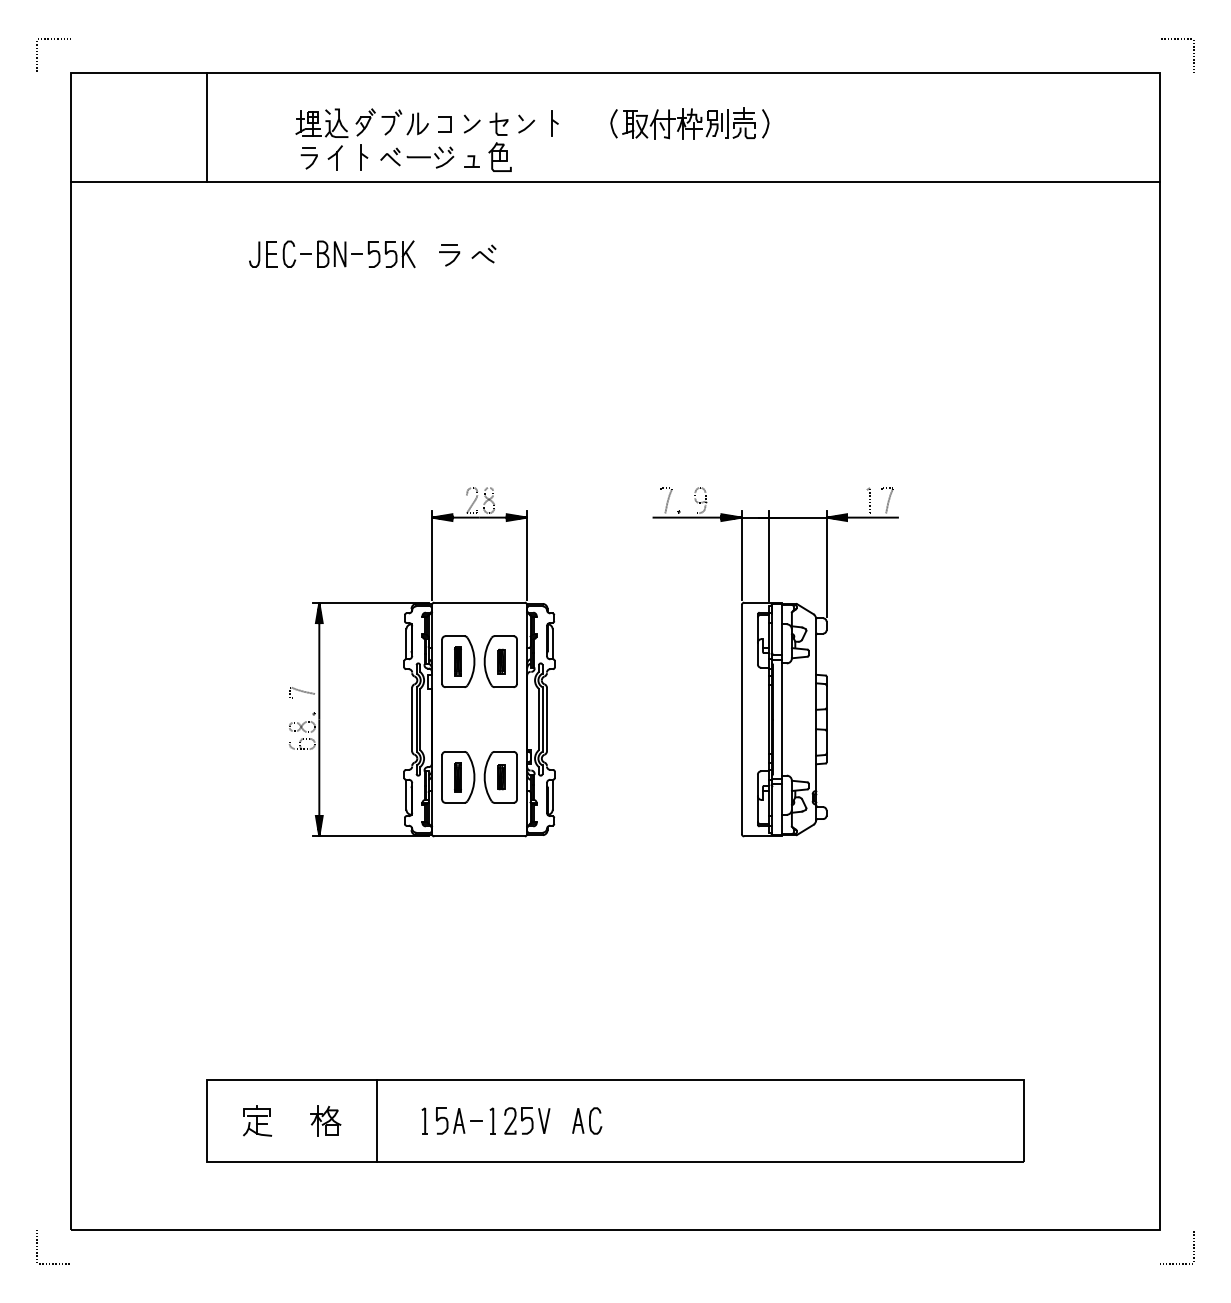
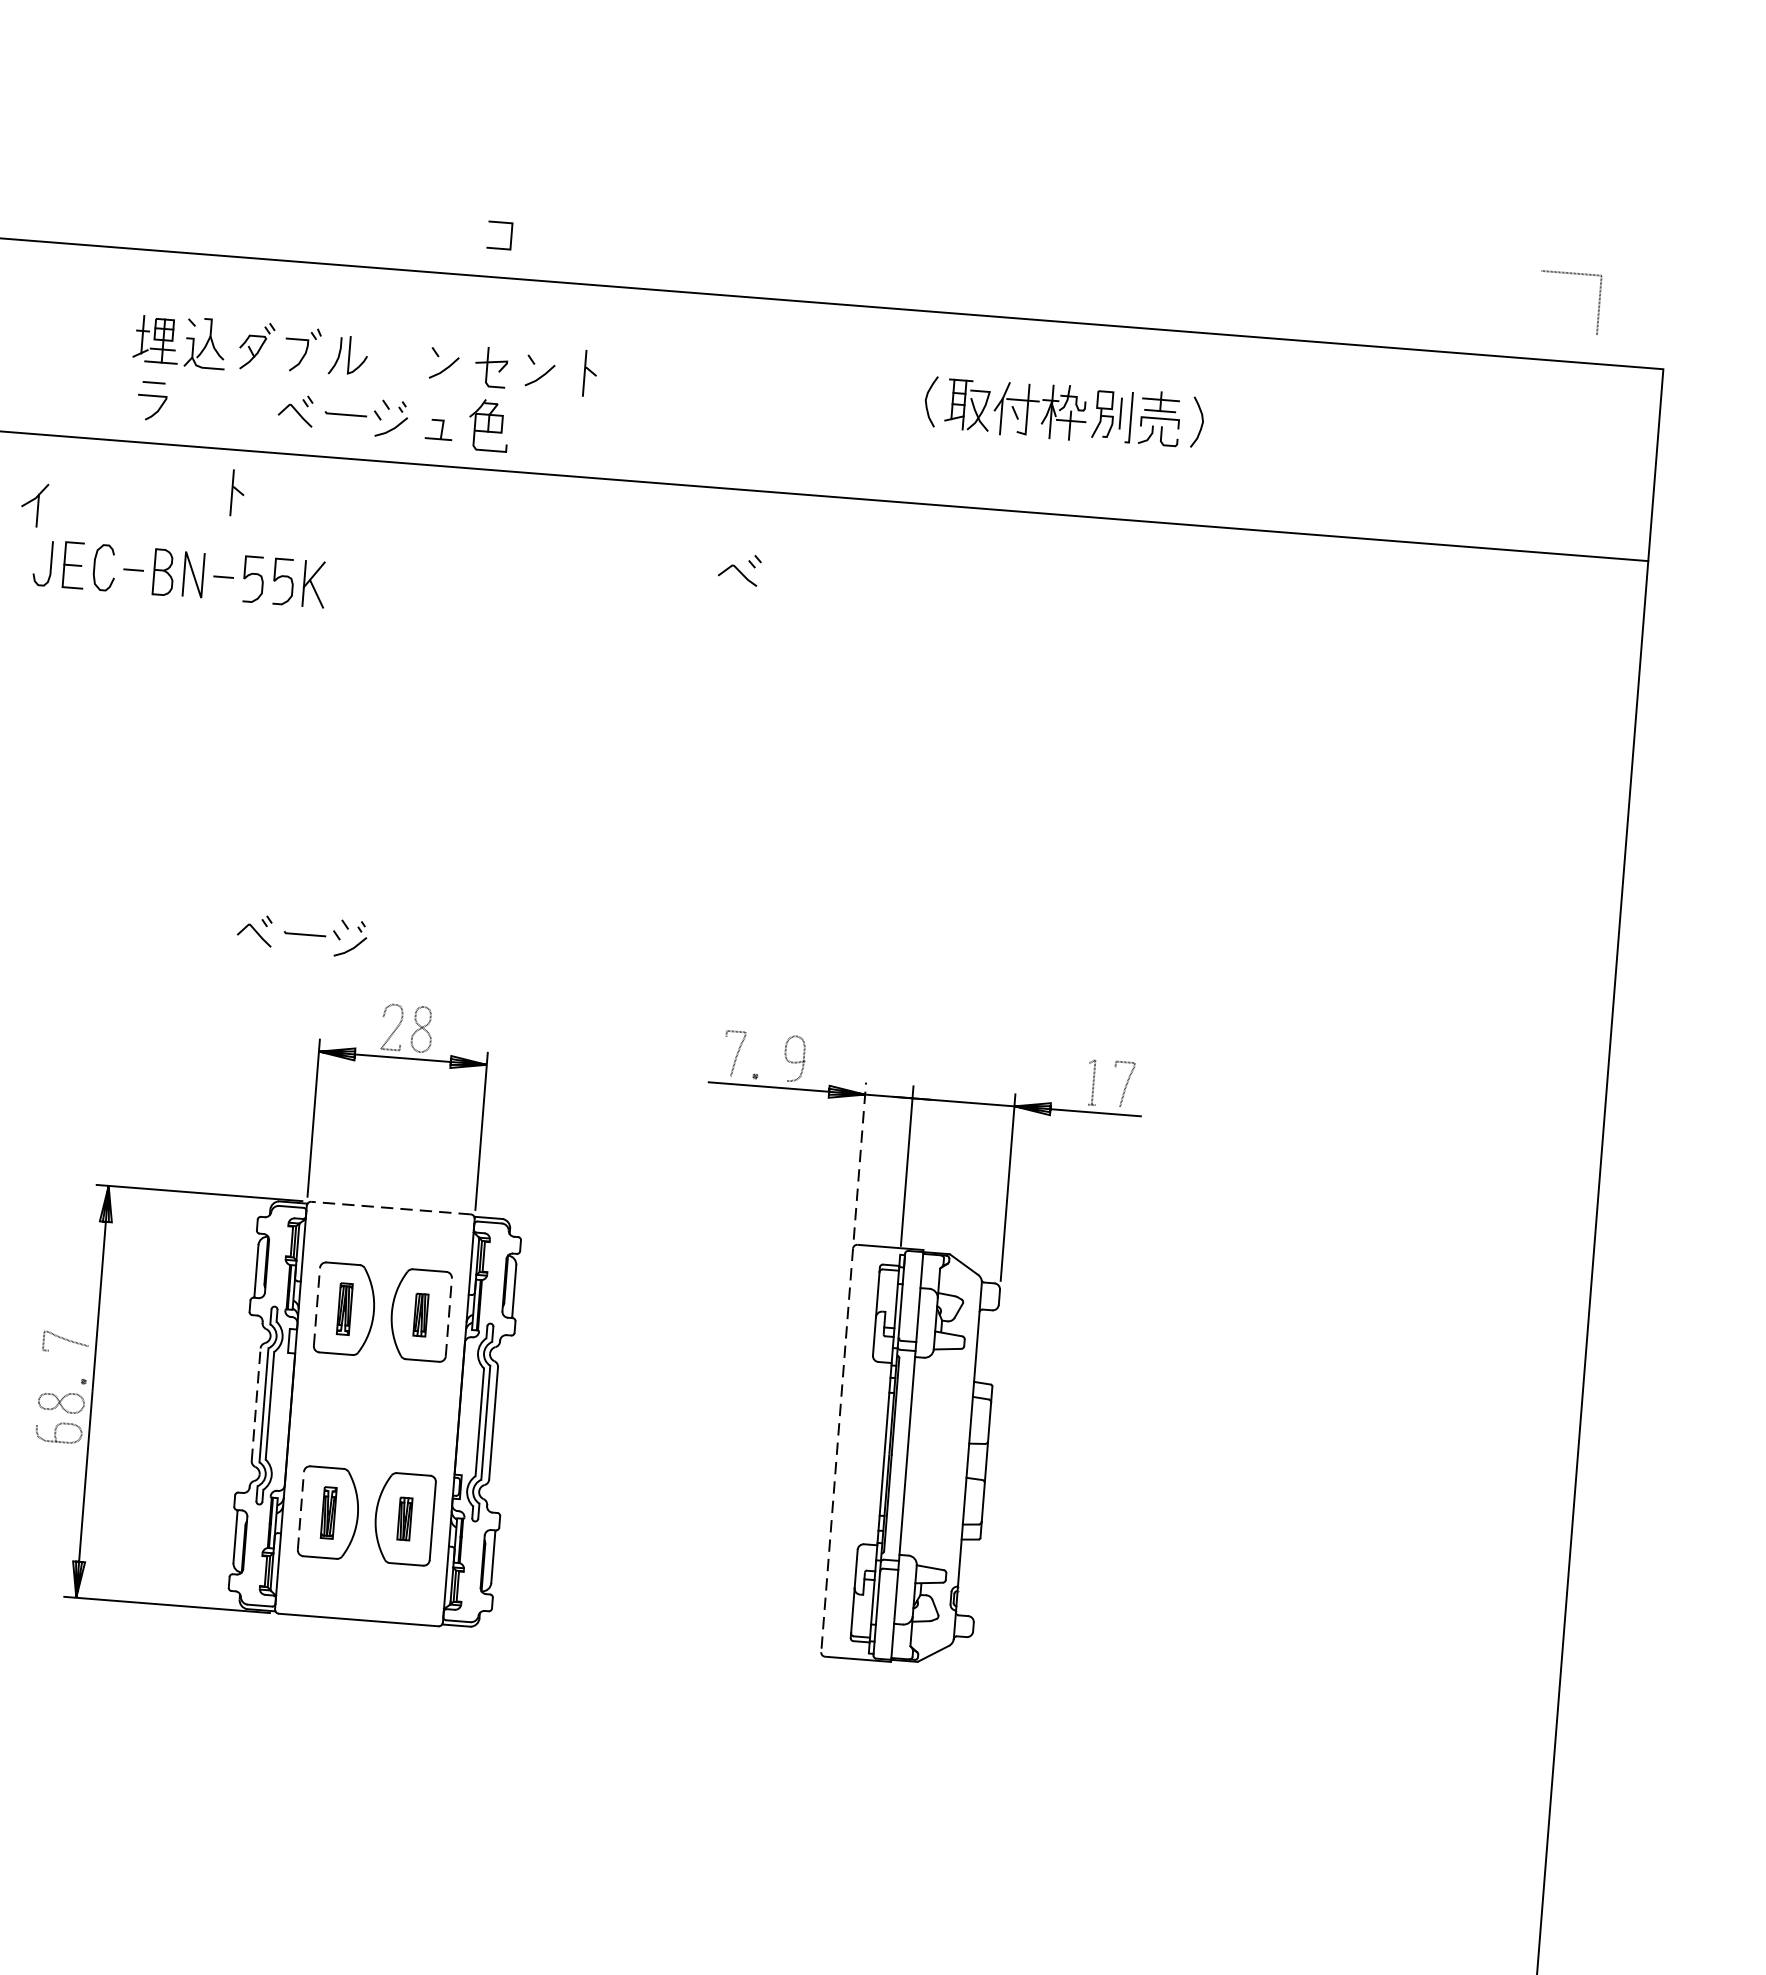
line: (1177, 39) -> (1572, 274), moved
part: (689, 123) -> (1063, 411), moved
line: (450, 124) -> (509, 236), moved
part: (334, 157) -> (33, 504), moved
part: (364, 157) -> (237, 493), moved
part: (483, 253) -> (739, 568), moved
part: (449, 255) -> (386, 592), removed
part: (417, 452) -> (302, 934), added
line: (741, 555) -> (859, 1161), solid -> dashed
line: (479, 602) -> (390, 1207), solid -> dashed
line: (442, 661) -> (317, 1306), solid -> dashed
line: (517, 661) -> (449, 1317), solid -> dashed
line: (412, 719) -> (256, 1404), solid -> dashed
line: (741, 720) -> (836, 1452), solid -> dashed
line: (442, 776) -> (301, 1509), solid -> dashed

